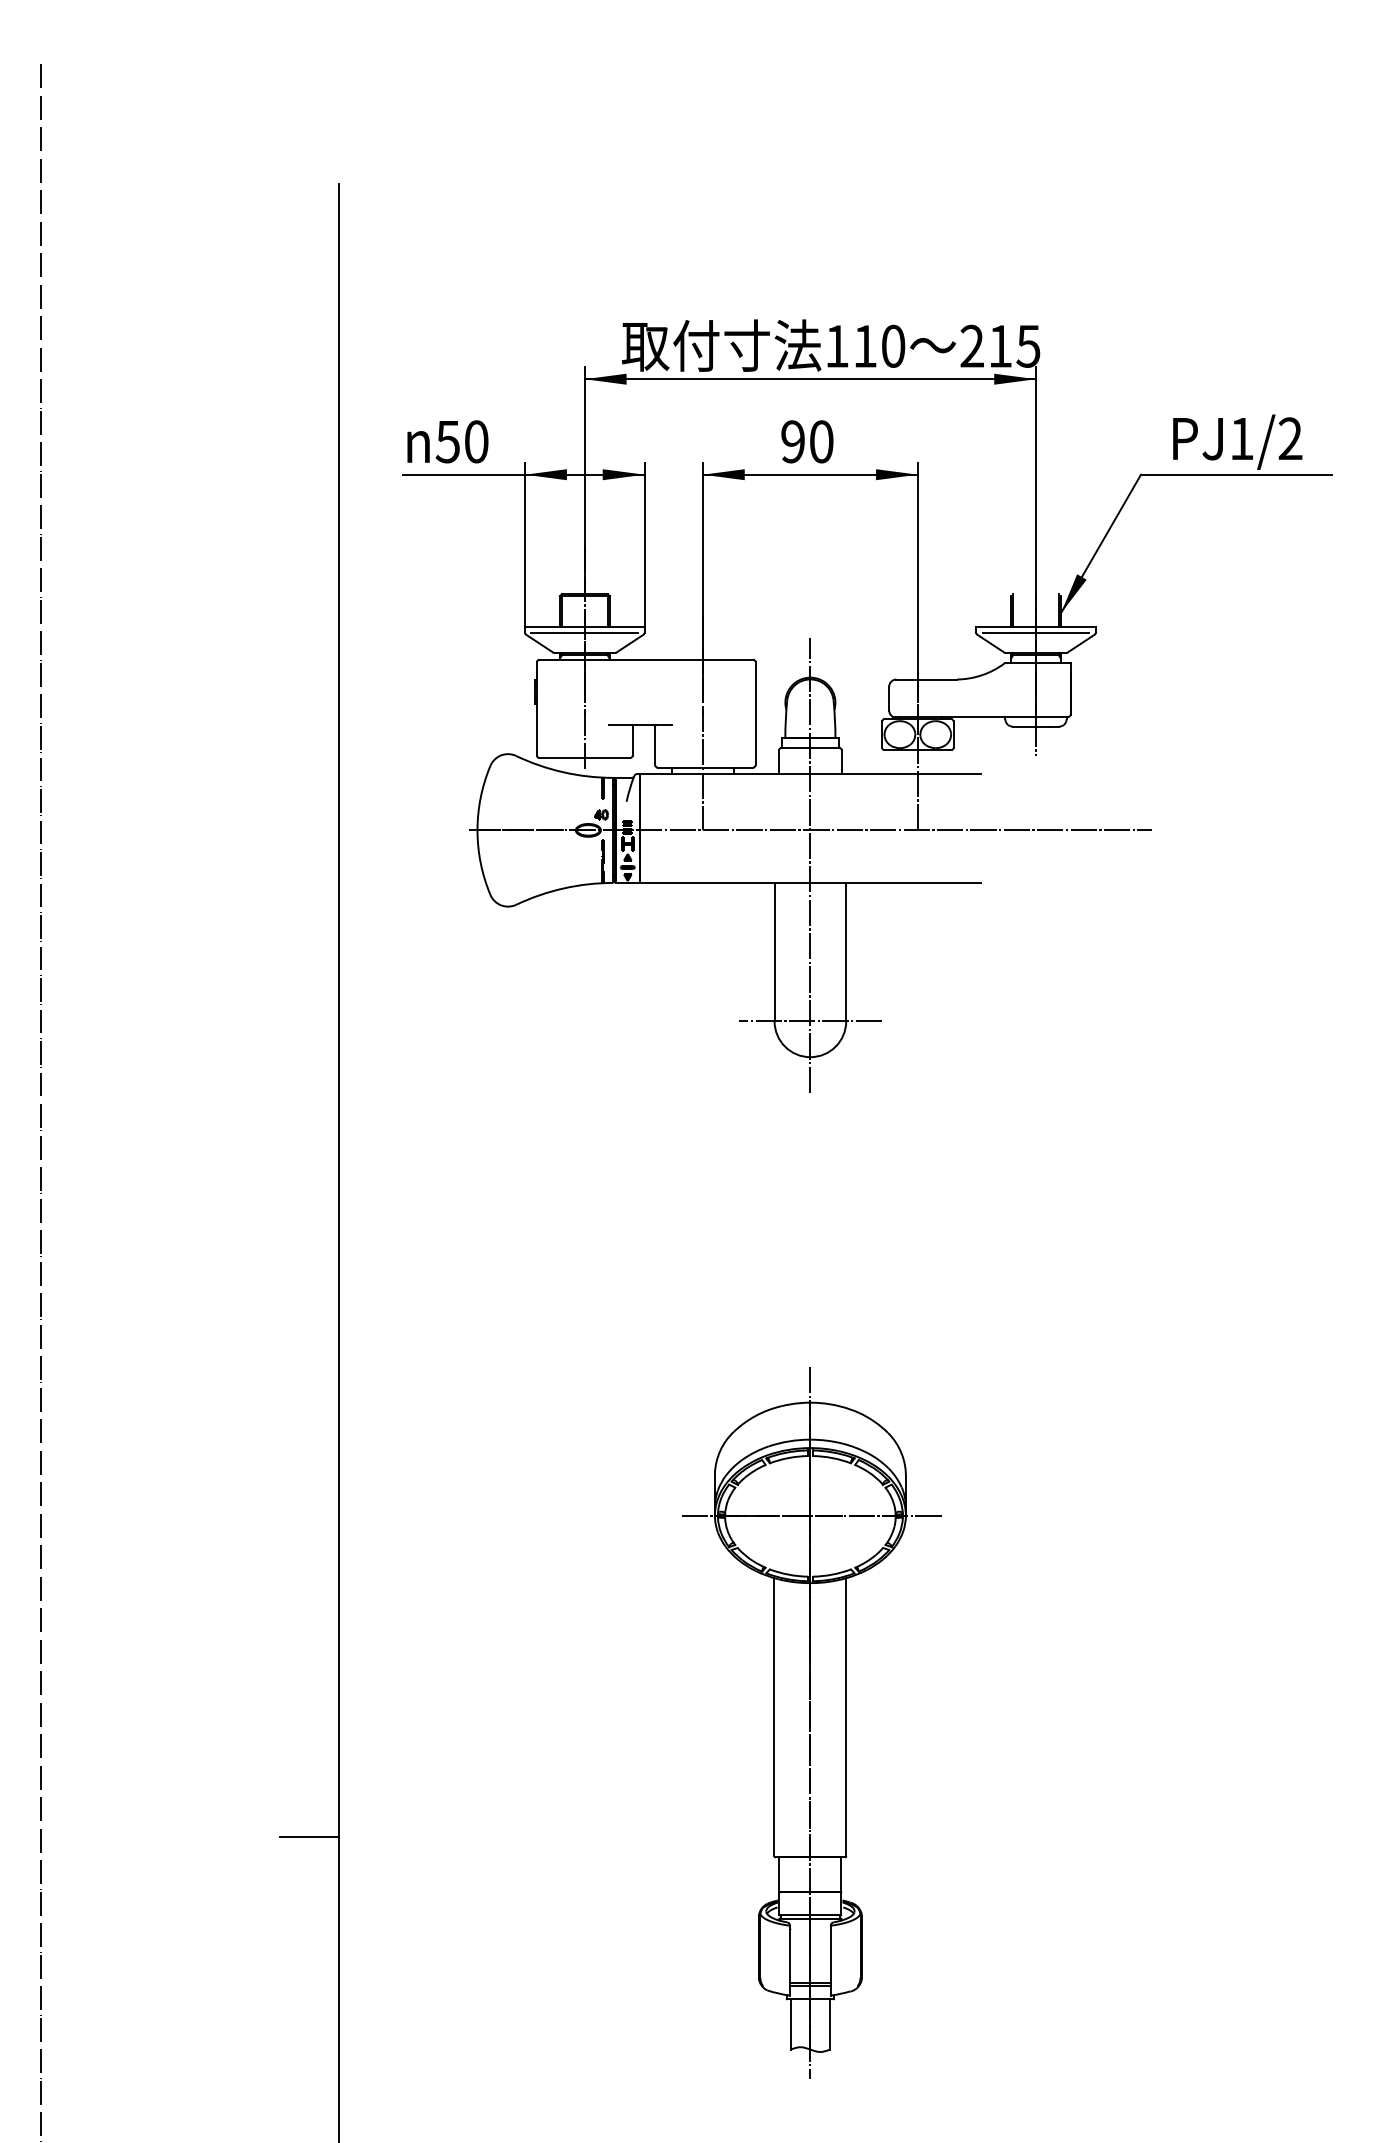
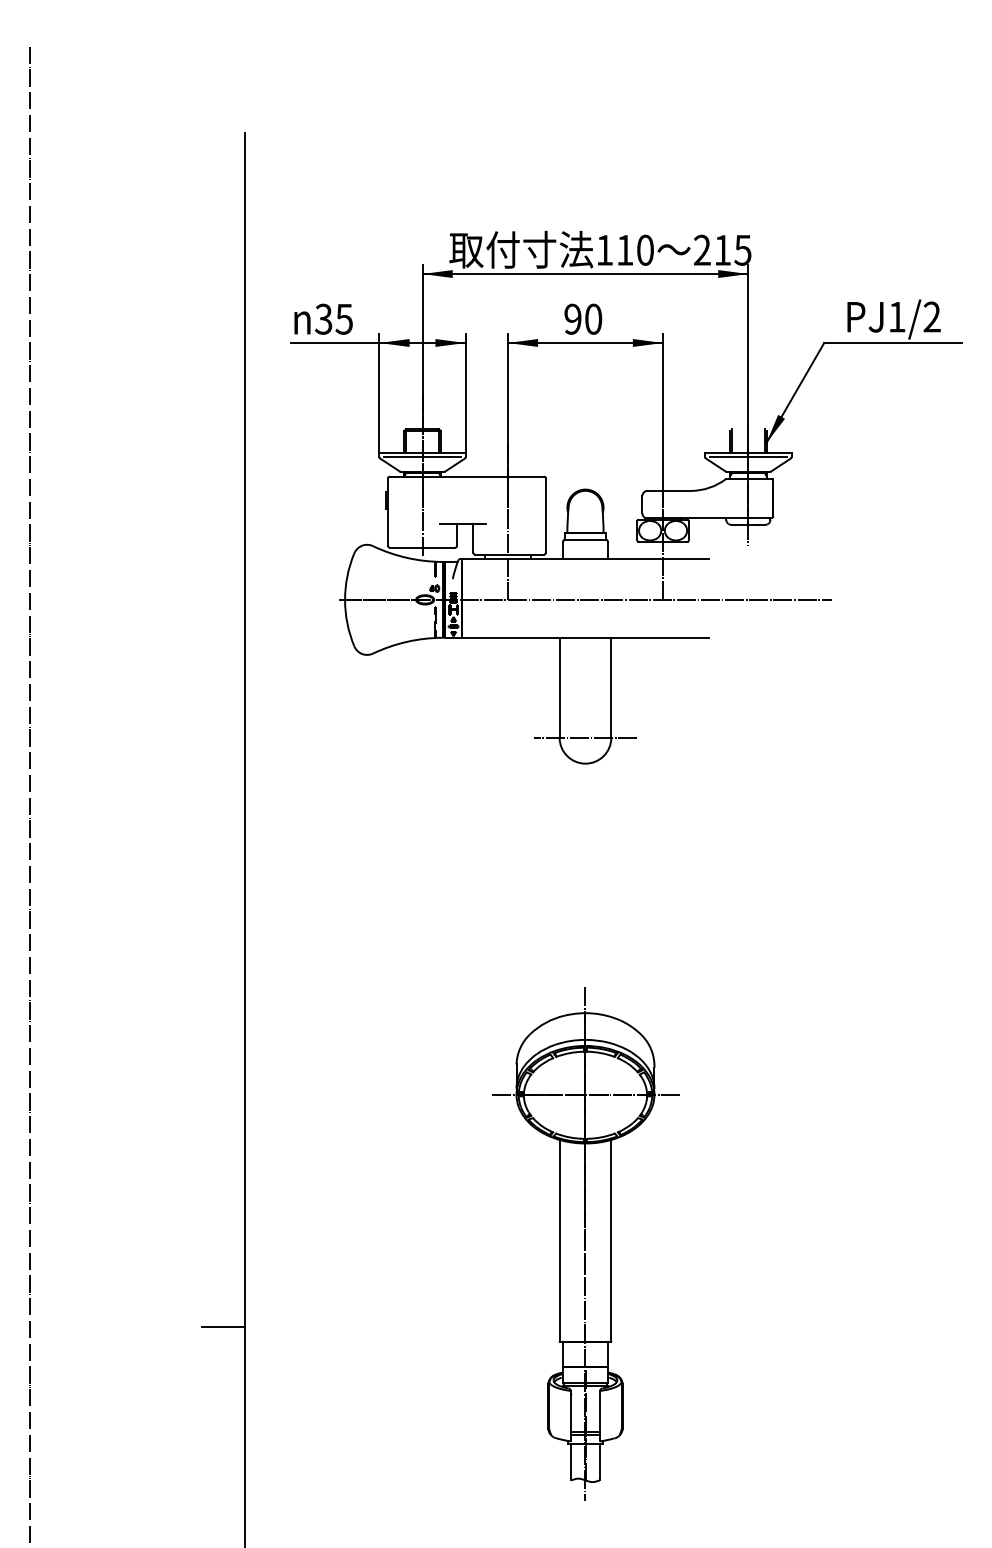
text: (461, 441) -> (333, 319), 50 -> 35
line: (810, 865) -> (585, 625), removed

